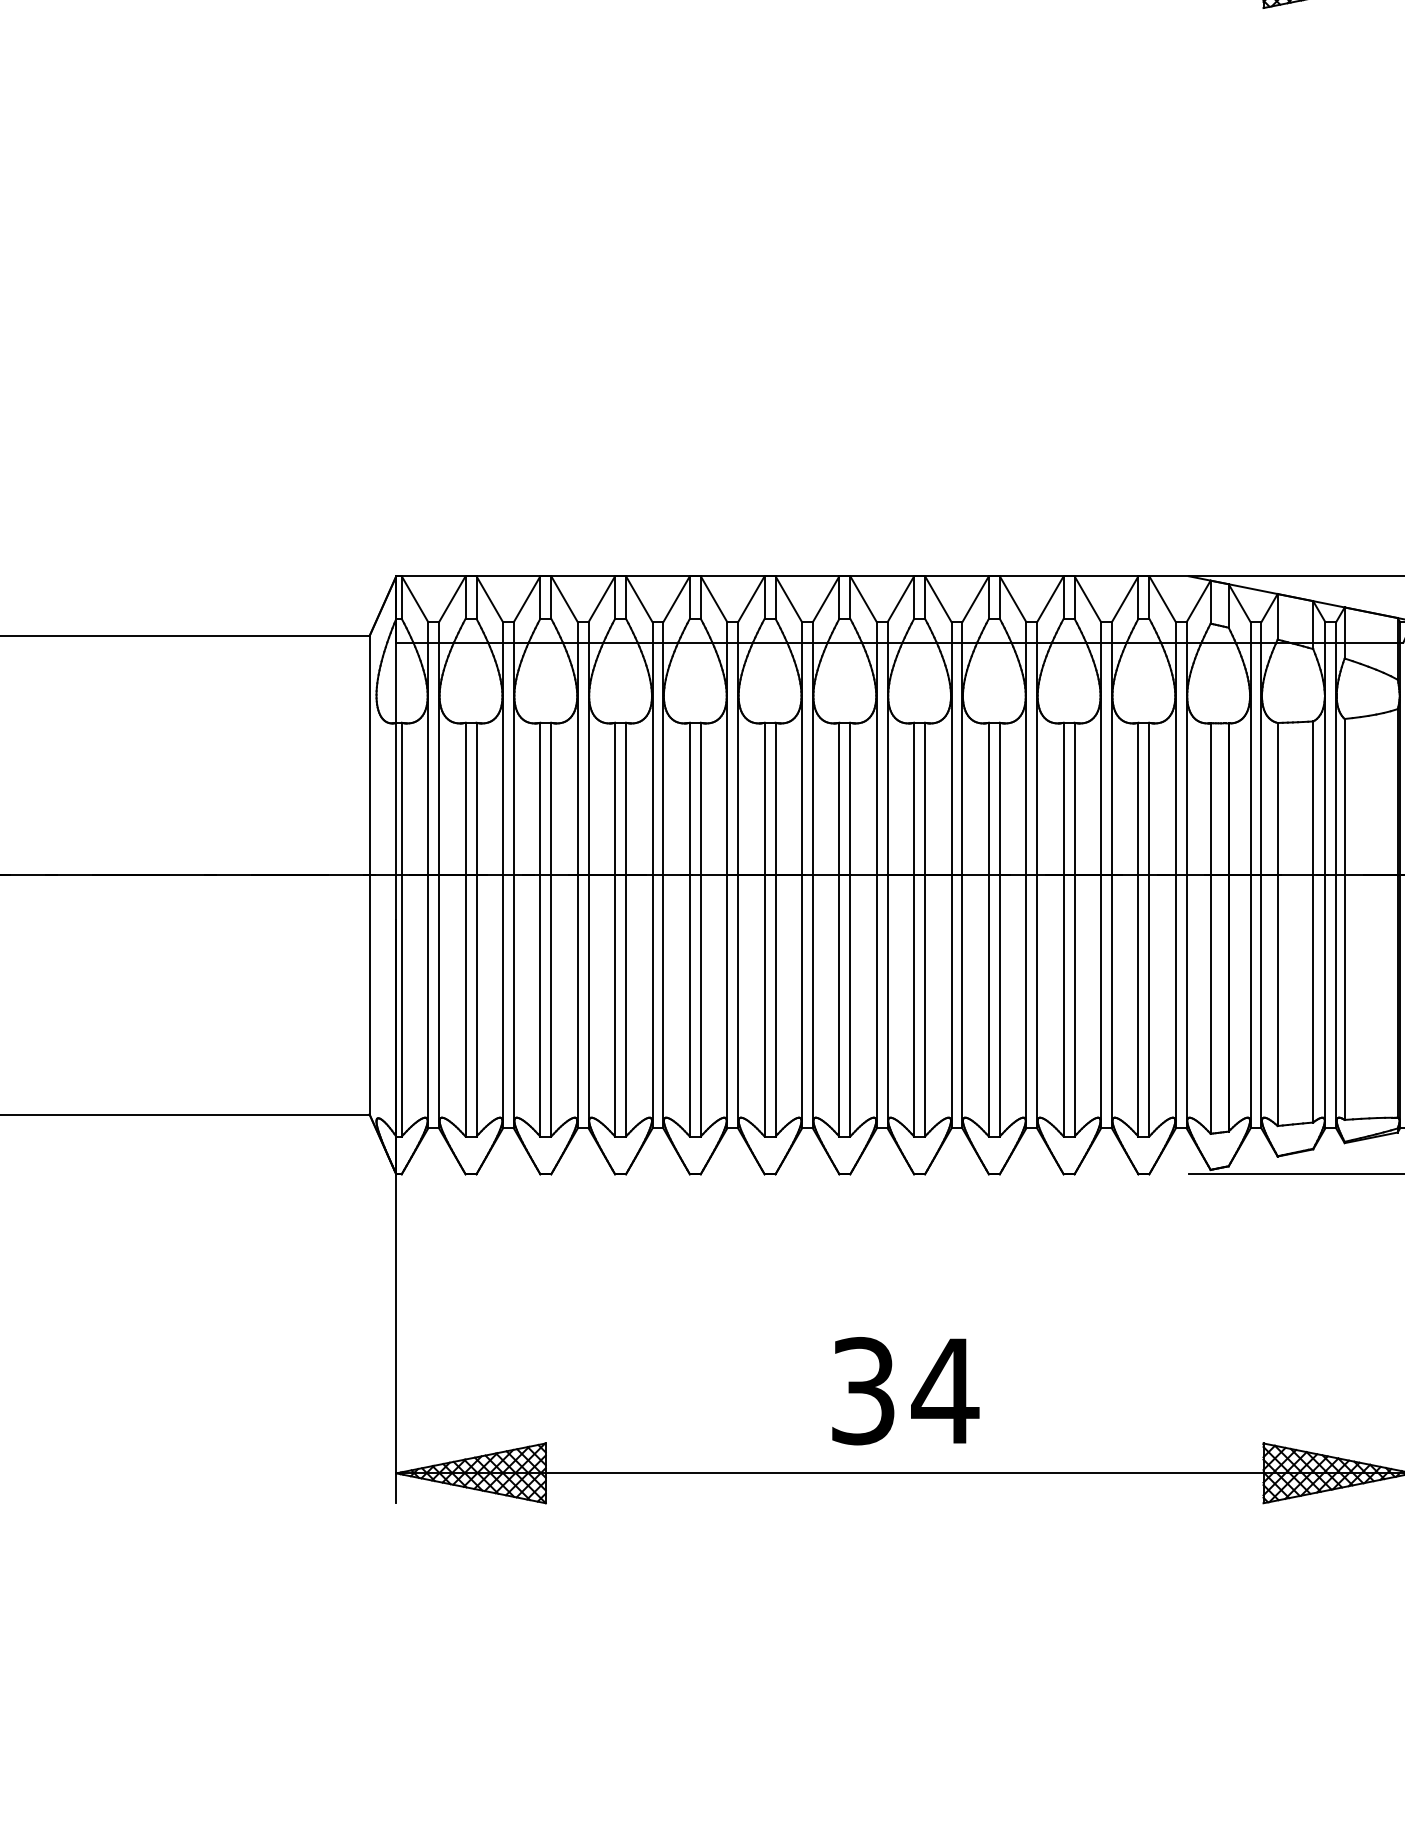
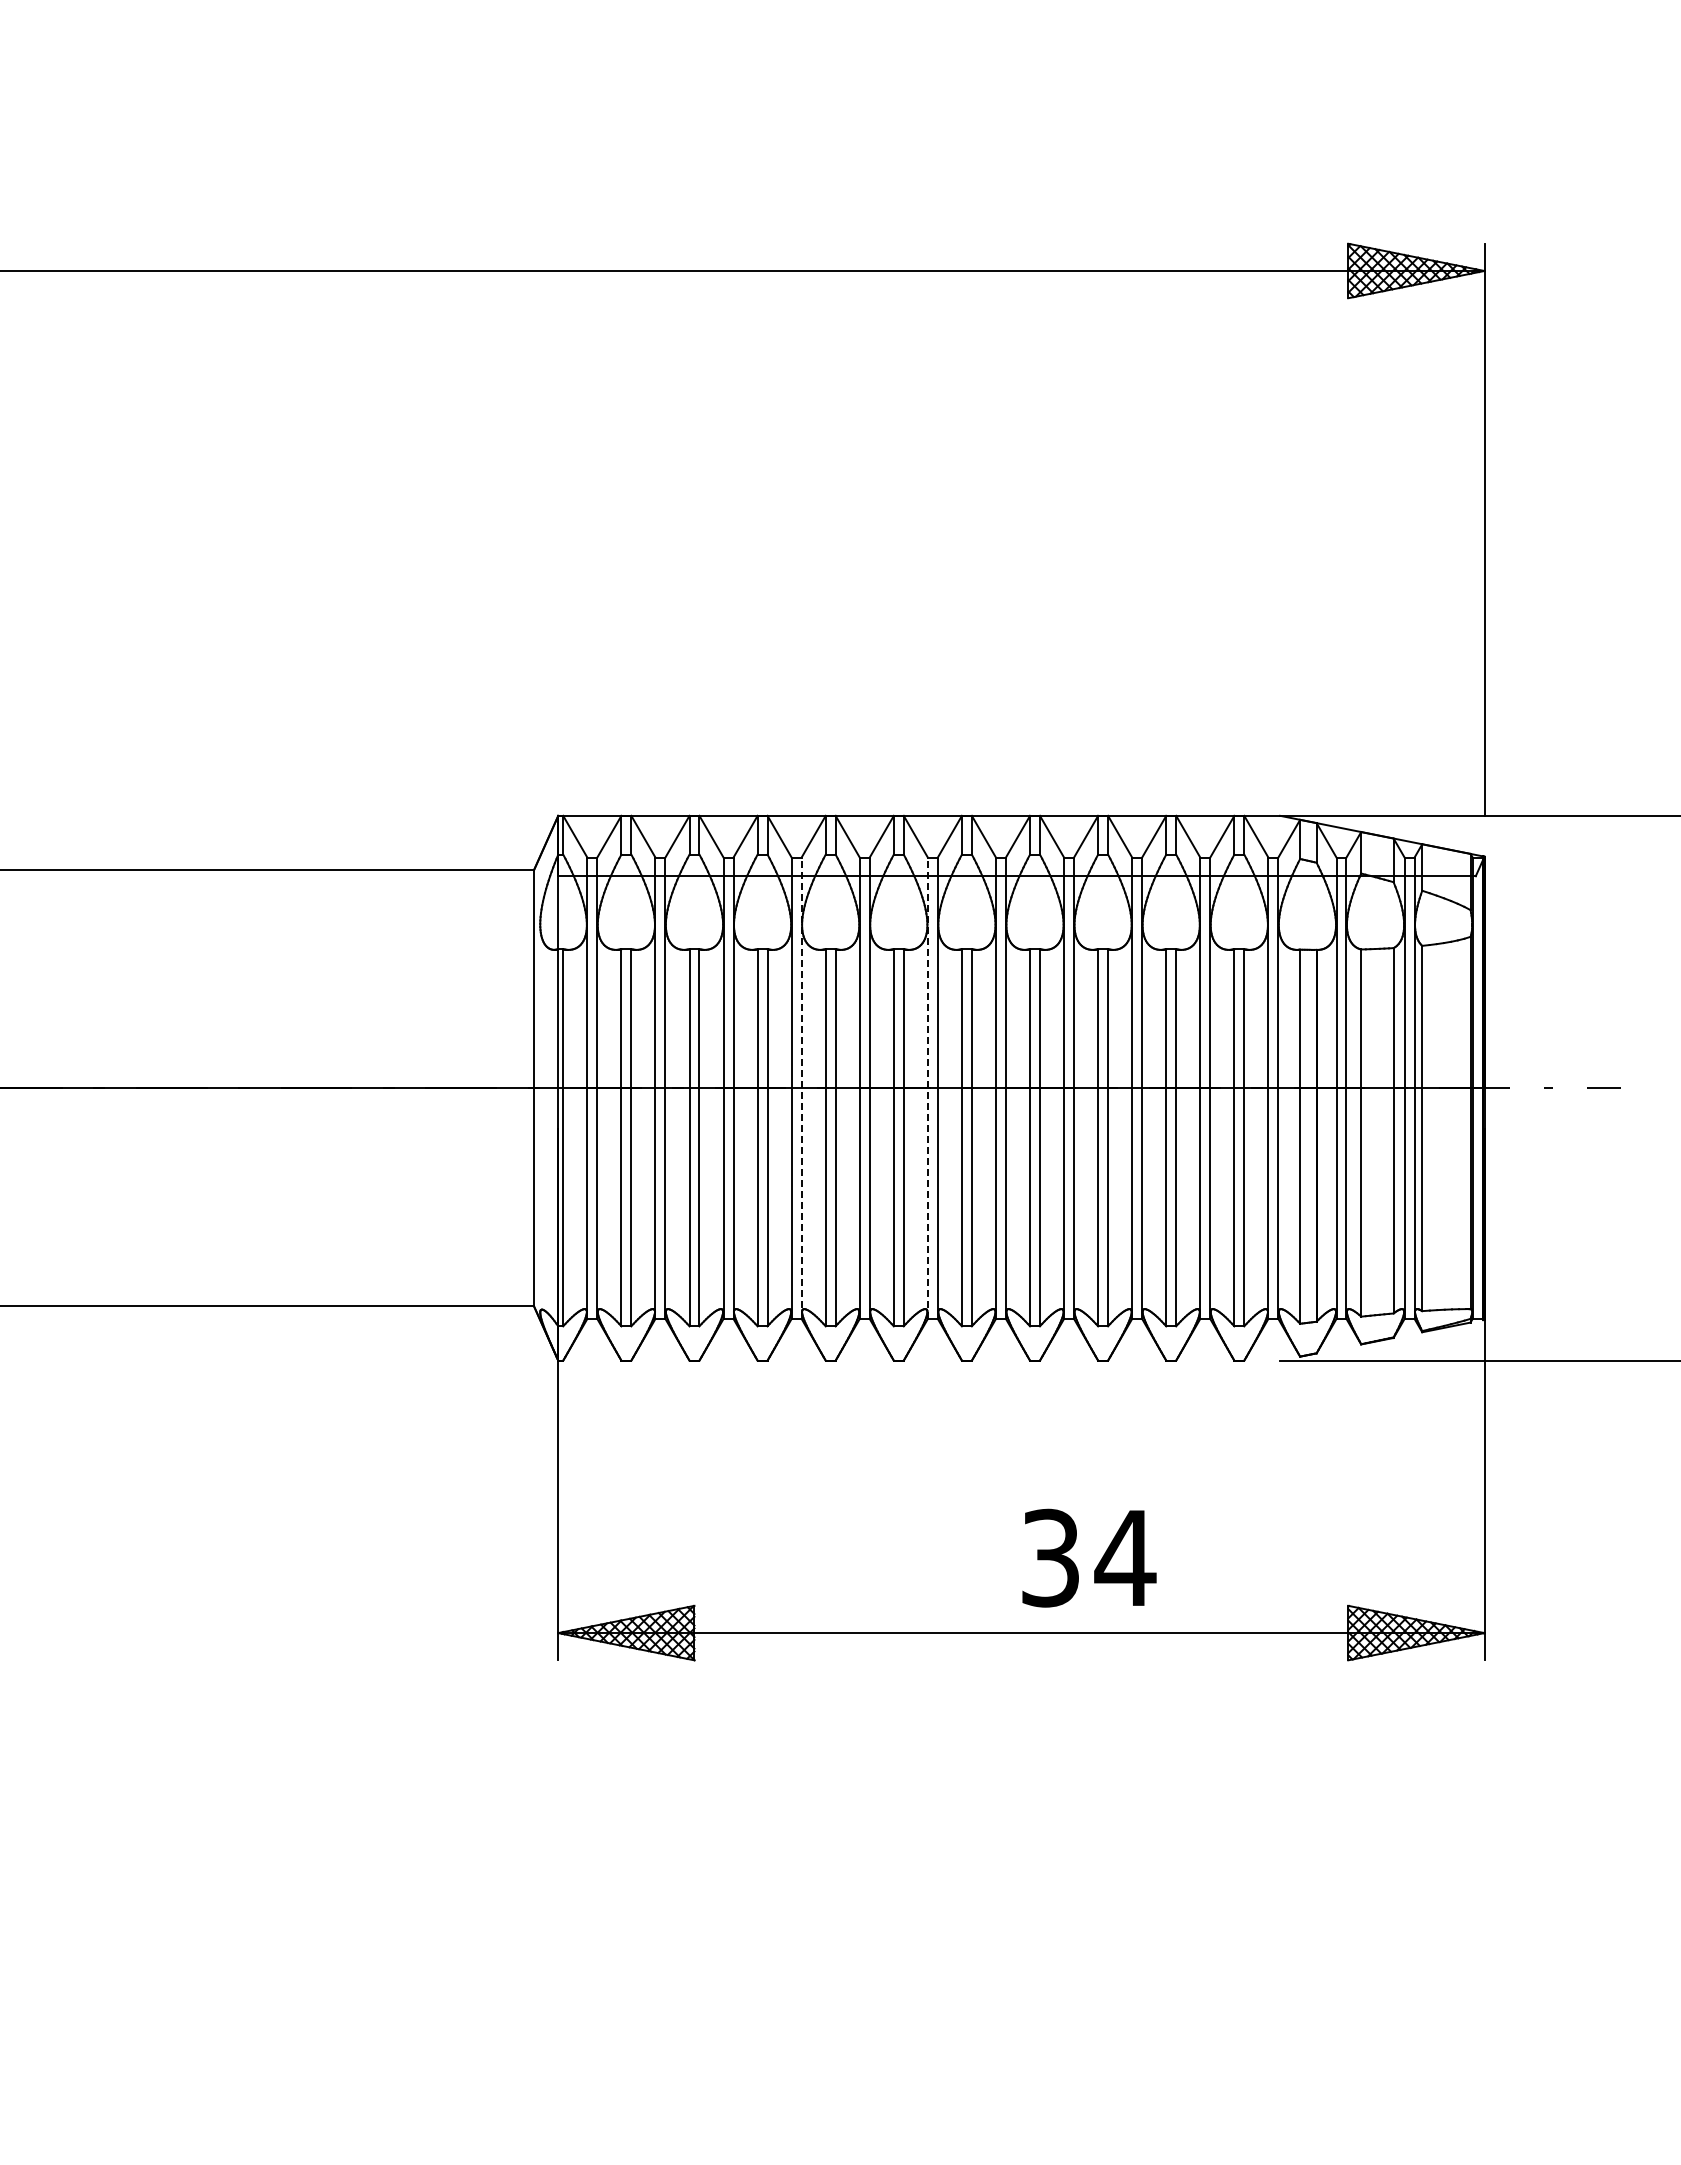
line: (663, 875) -> (801, 1088), solid -> dashed
line: (801, 875) -> (927, 1088), solid -> dashed
text: (905, 1390) -> (1089, 1557), moved

